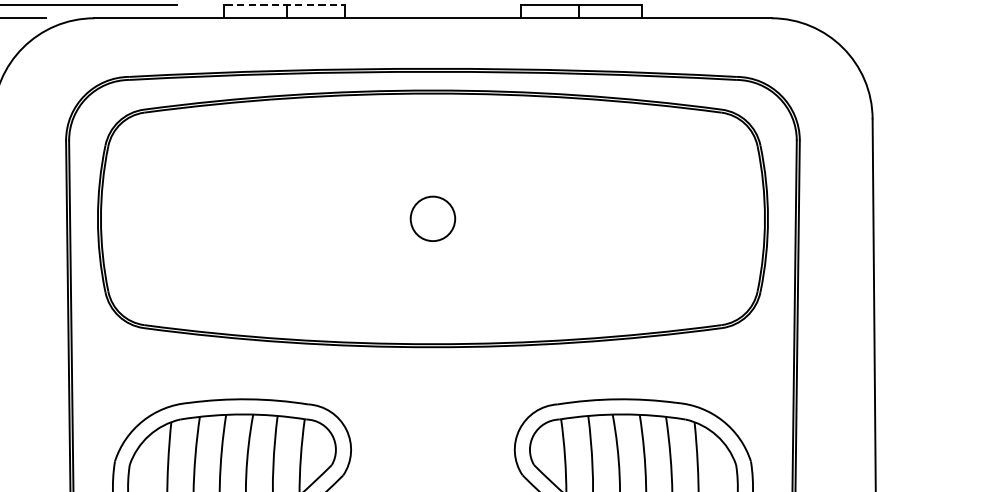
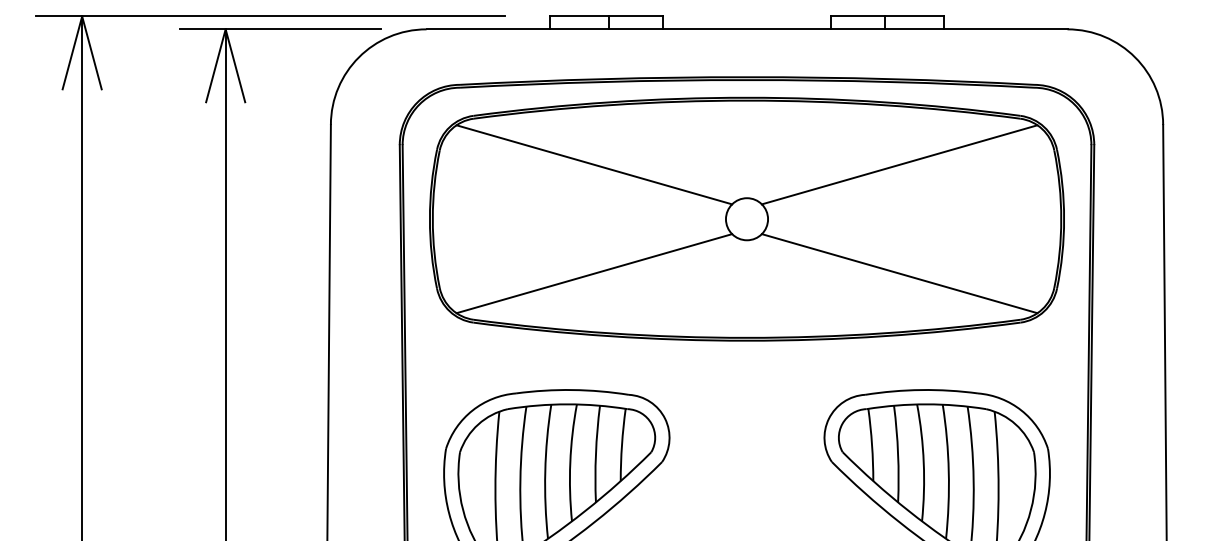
line: (285, 4) -> (607, 16), dashed -> solid
line: (271, 161) -> (594, 164), added
line: (594, 161) -> (899, 164), added
line: (271, 276) -> (594, 273), added
line: (594, 276) -> (899, 273), added

